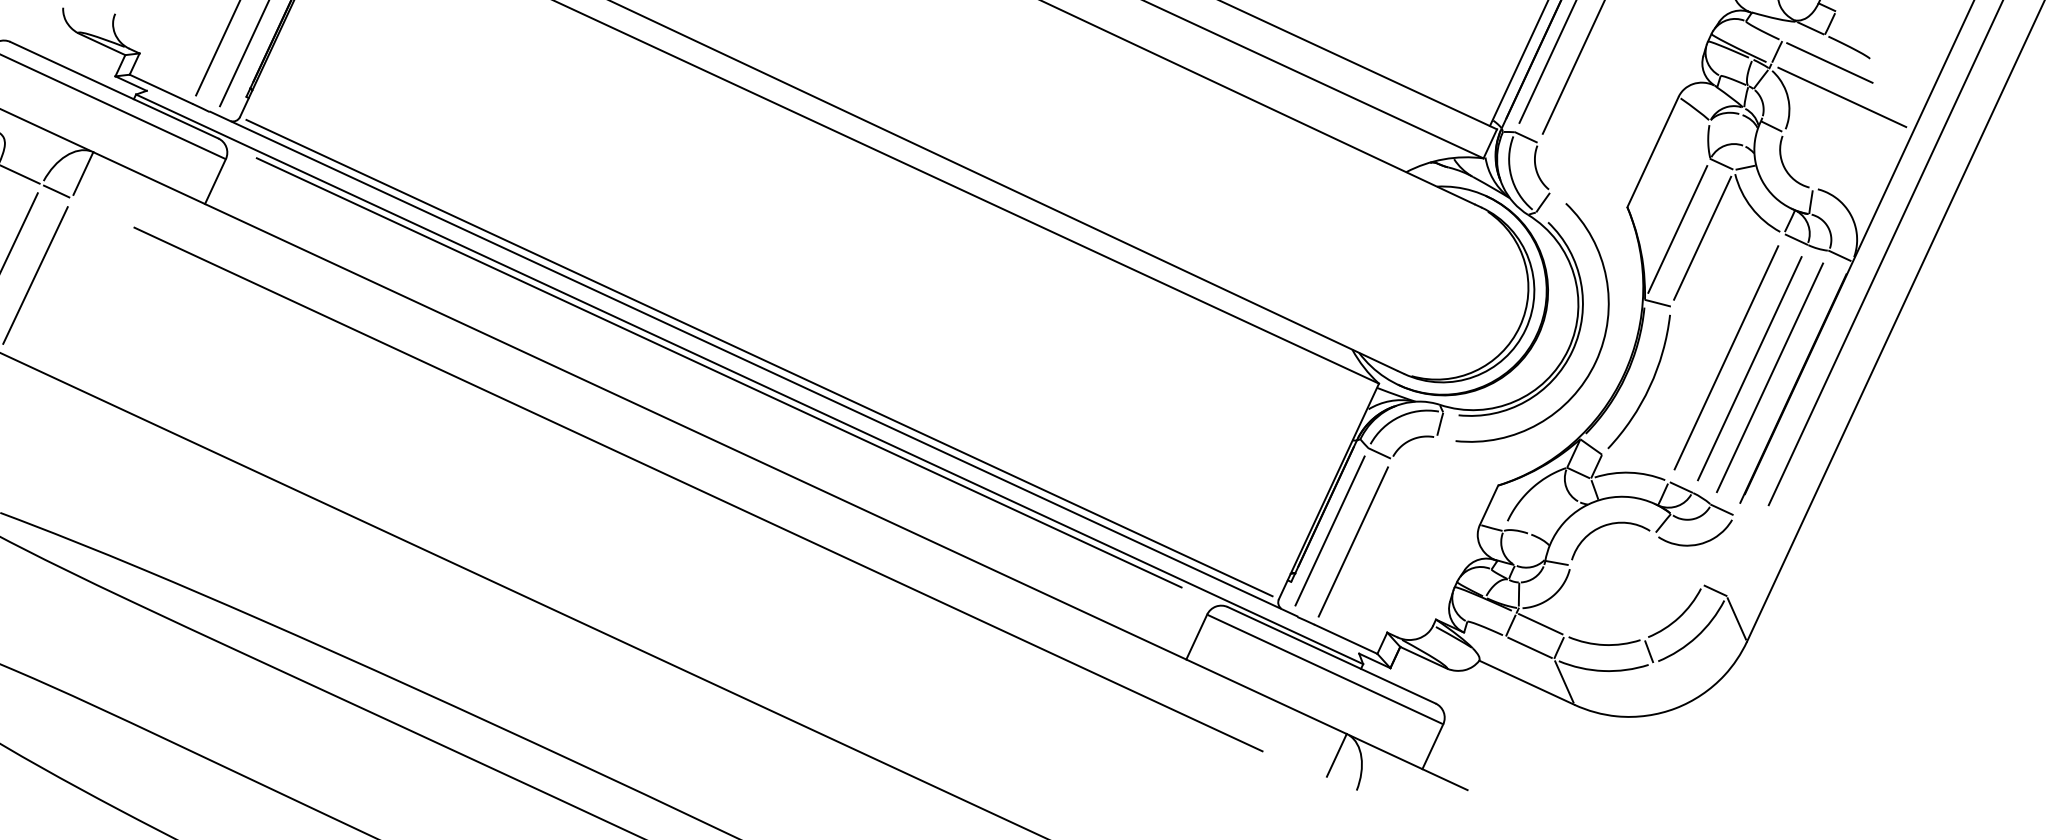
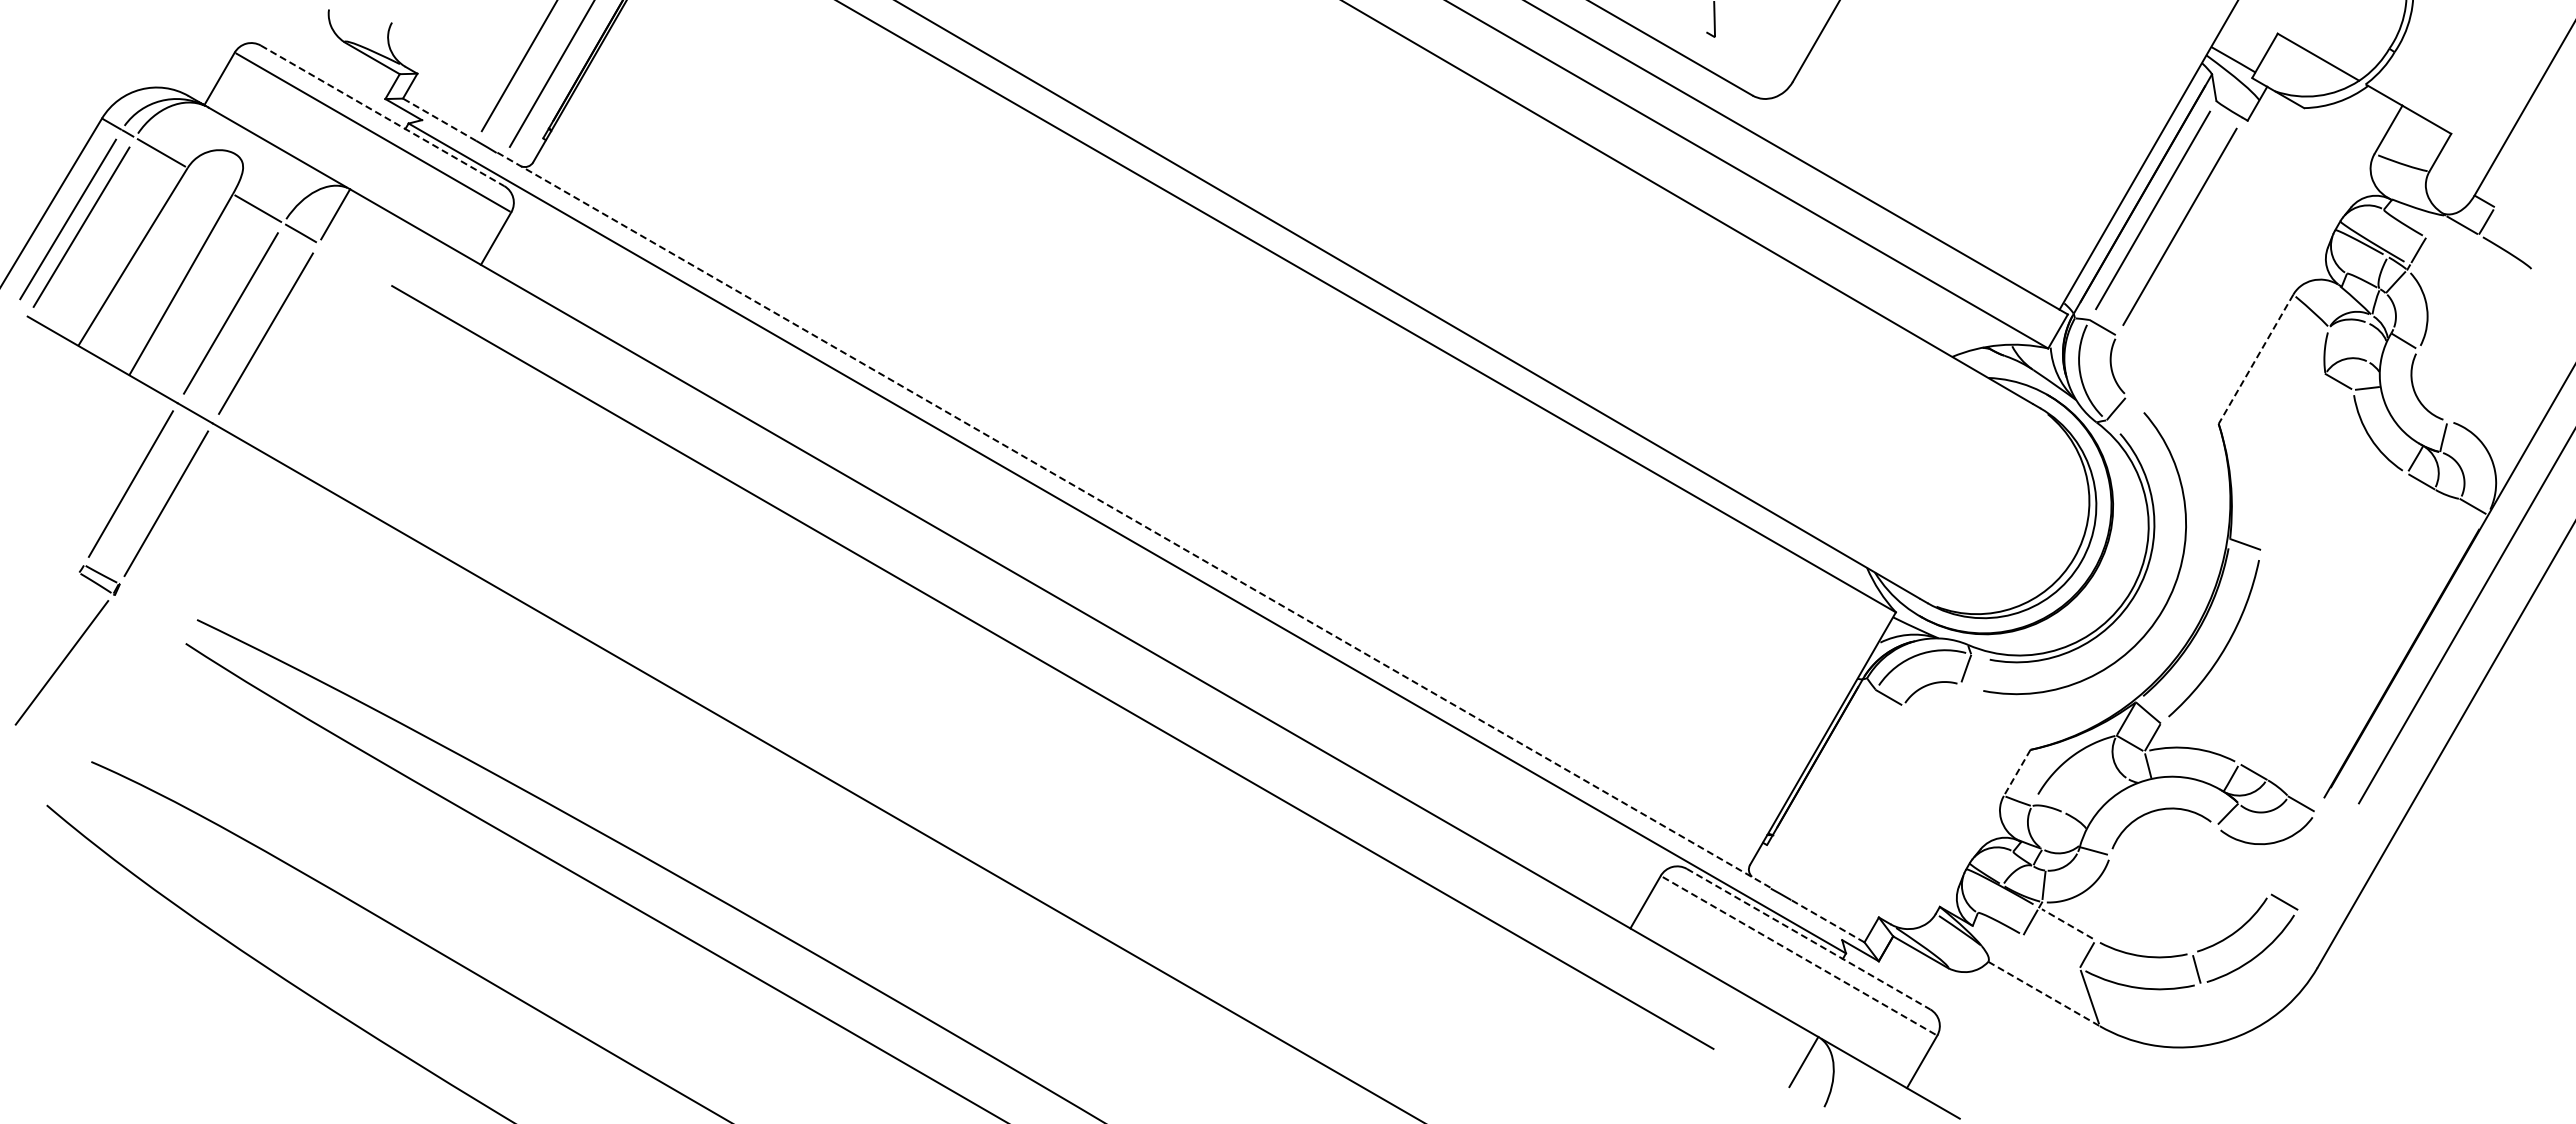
line: (1829, 62) -> (2481, 269), removed
line: (114, 89) -> (382, 115), solid -> dashed
line: (160, 89) -> (439, 119), solid -> dashed
line: (1842, 96) -> (2493, 312), removed
line: (1653, 152) -> (2256, 359), solid -> dashed
line: (1677, 229) -> (2277, 456), removed
line: (1702, 238) -> (2306, 470), removed
line: (1725, 357) -> (2322, 618), removed
line: (759, 358) -> (1141, 513), removed
line: (754, 364) -> (1134, 520), solid -> dashed
line: (1749, 368) -> (2350, 634), removed
line: (718, 372) -> (1090, 526), removed
line: (1770, 377) -> (2374, 647), removed
line: (1489, 504) -> (2017, 772), solid -> dashed
line: (1329, 530) -> (1819, 786), removed
line: (1352, 541) -> (1846, 802), removed
line: (1736, 618) -> (2307, 938), removed
line: (1540, 623) -> (2066, 923), solid -> dashed
line: (1345, 639) -> (1827, 921), solid -> dashed
line: (1529, 647) -> (2051, 951), removed
line: (1331, 655) -> (1808, 939), solid -> dashed
line: (1325, 669) -> (1799, 955), solid -> dashed
line: (1527, 683) -> (2044, 994), solid -> dashed

